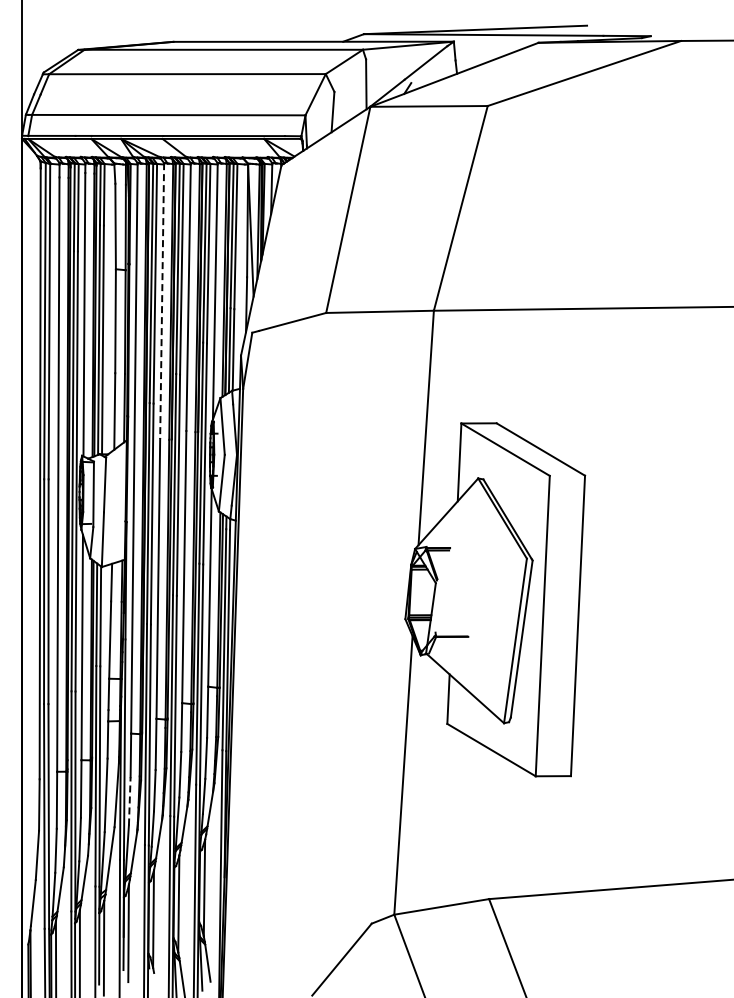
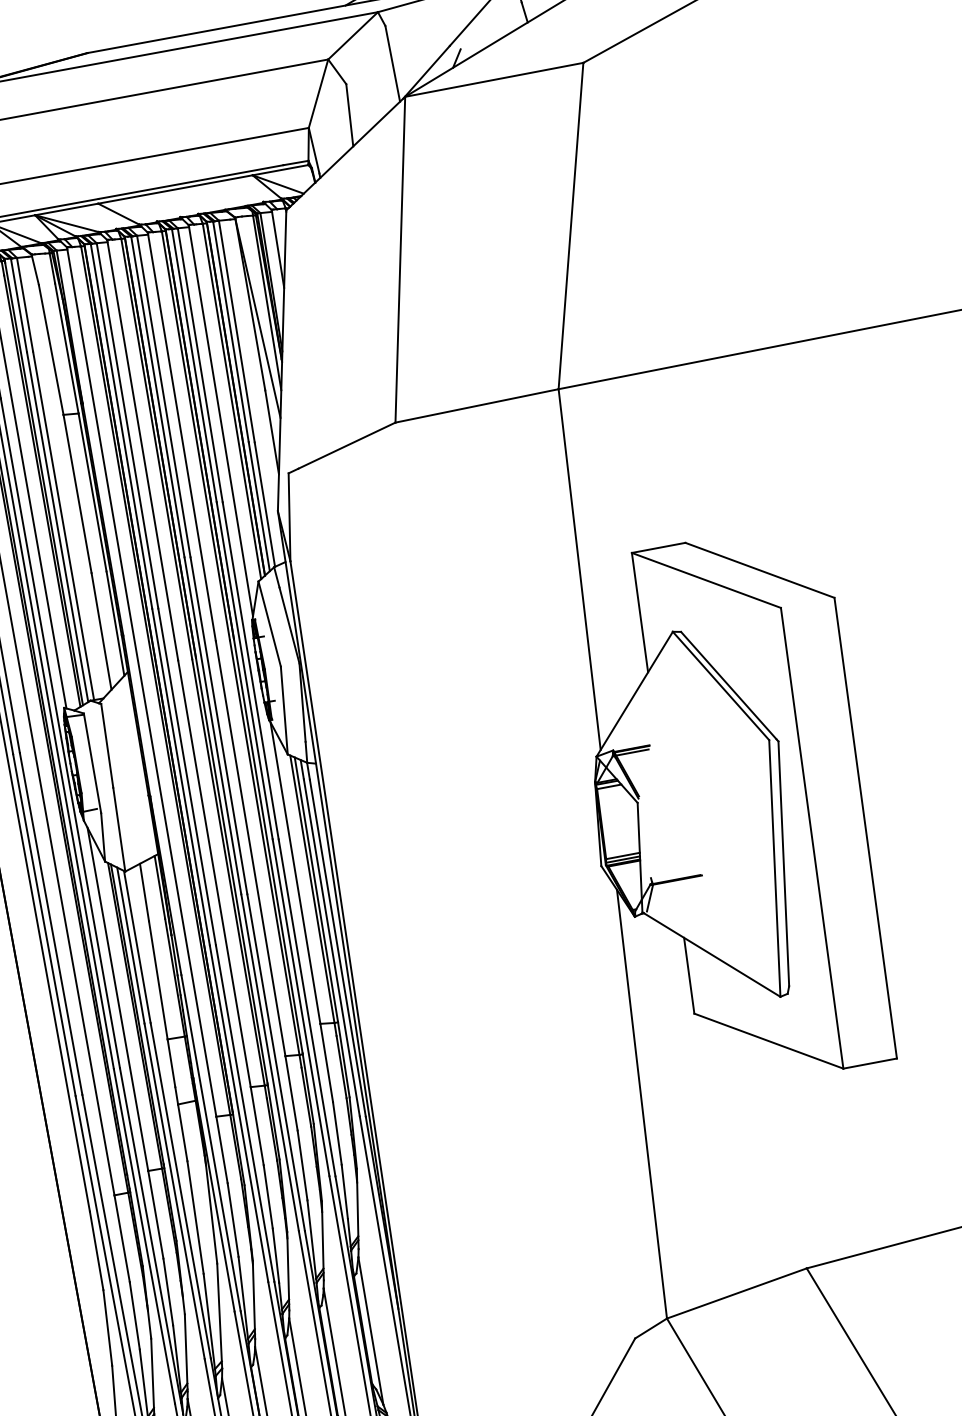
line: (162, 301) -> (143, 450), dashed -> solid
line: (129, 800) -> (232, 1218), dashed -> solid

